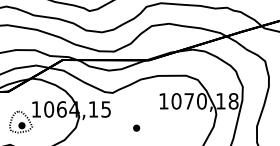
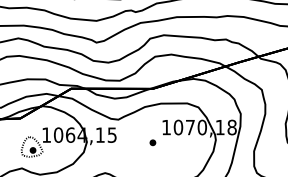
part: (136, 127) -> (152, 142), moved

